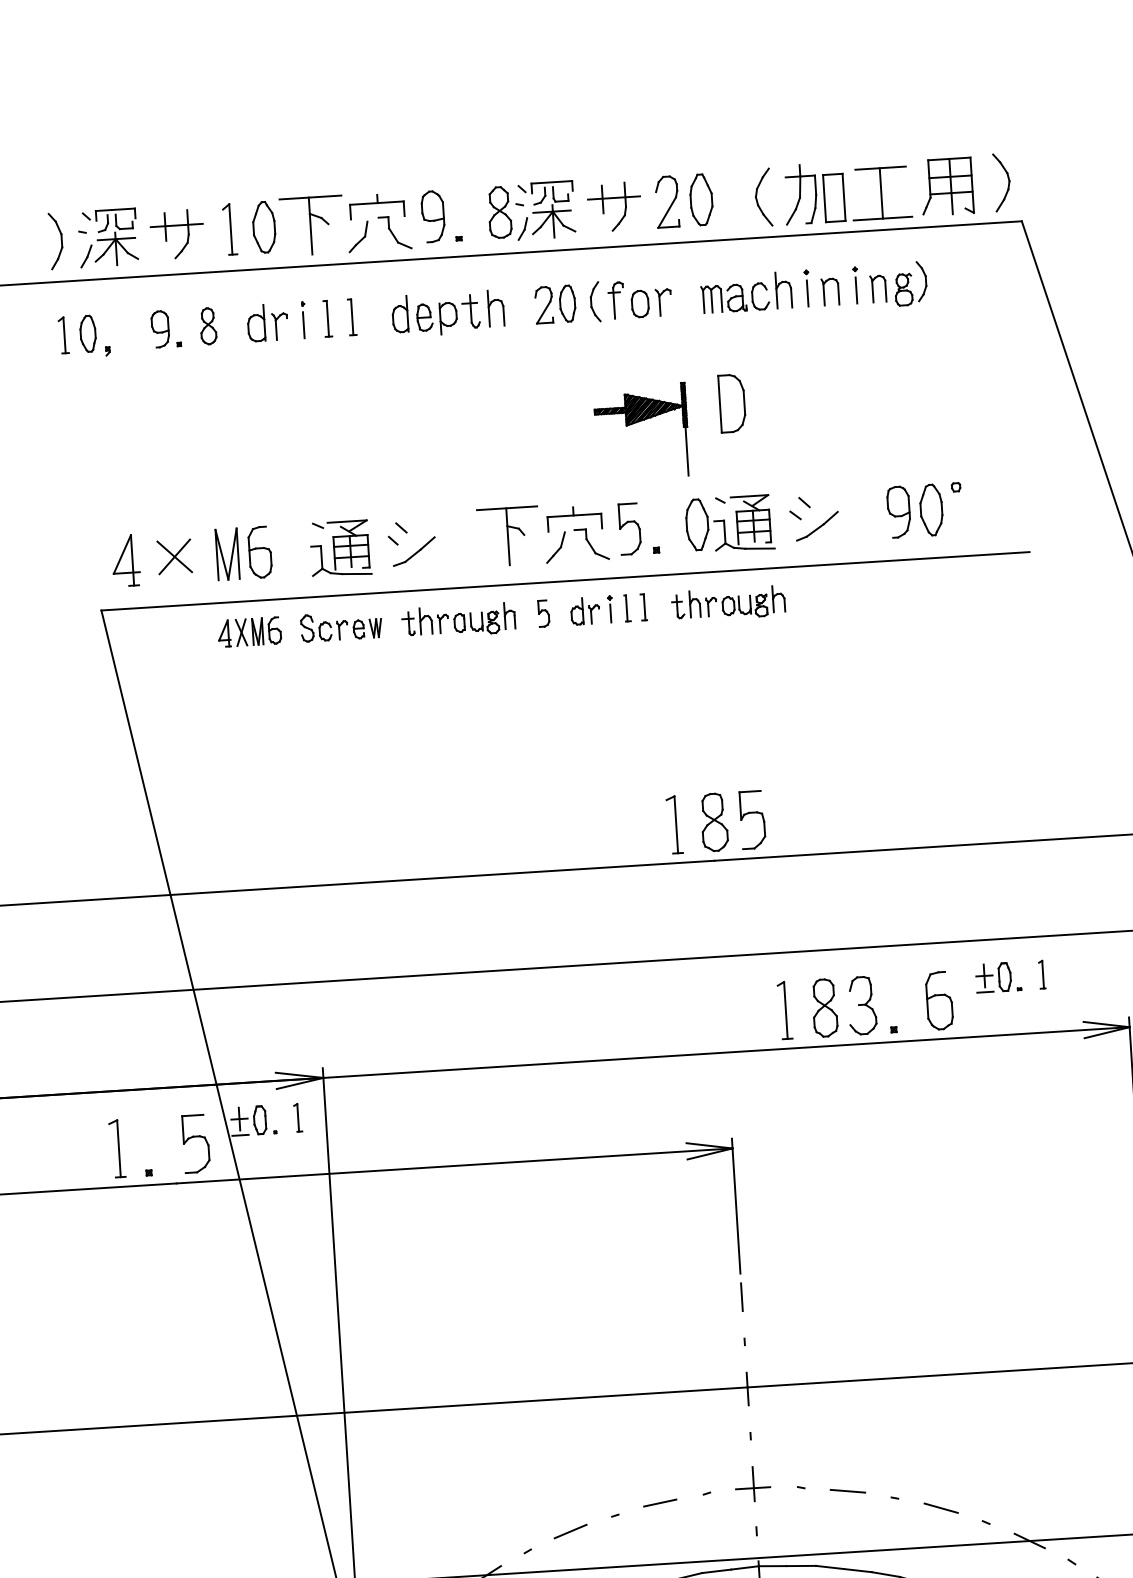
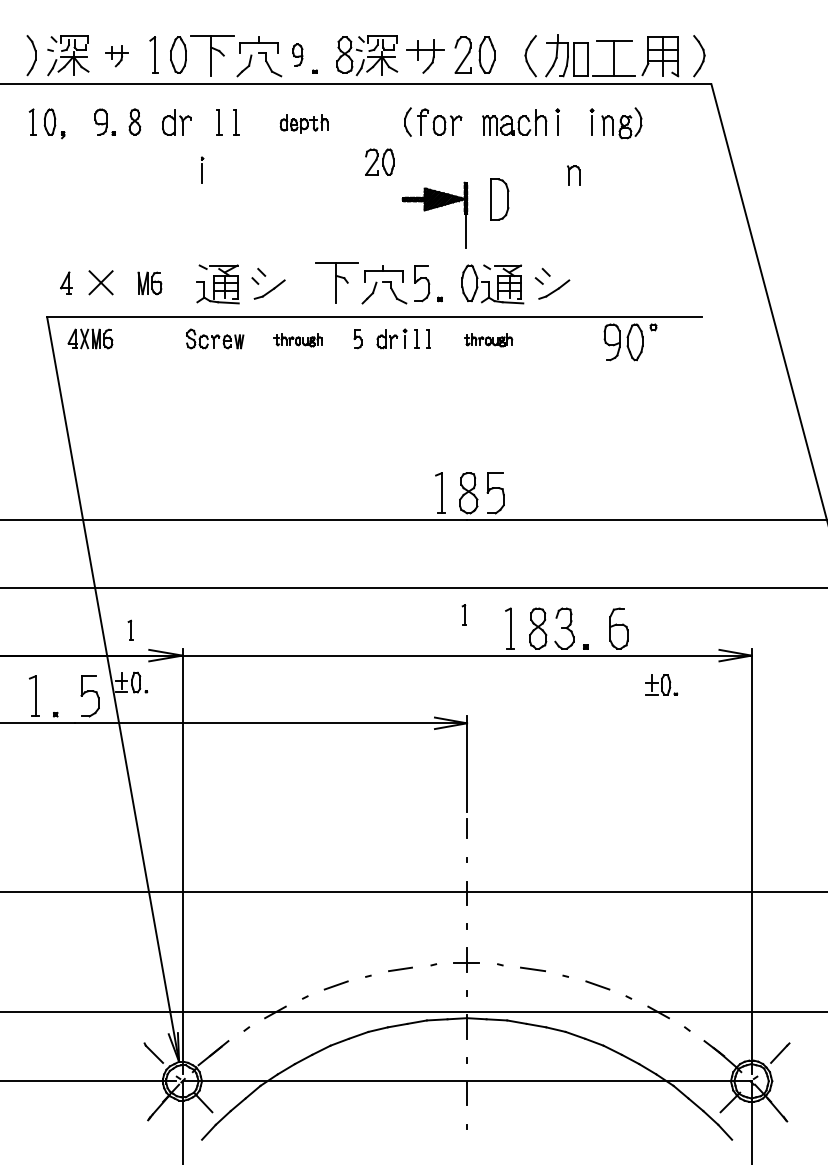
part: (432, 216) -> (297, 54), size x0.6
part: (177, 234) -> (117, 56), size x0.6
part: (830, 291) -> (573, 175), moved
part: (554, 303) -> (379, 161), moved
part: (448, 313) -> (304, 123), size x0.6
part: (304, 319) -> (202, 169), moved
part: (924, 510) -> (630, 342), moved
part: (243, 553) -> (149, 283), size x0.6
part: (125, 559) -> (66, 282), size x0.6
part: (728, 604) -> (488, 340), size x0.6
part: (458, 621) -> (297, 340), size x0.6
part: (249, 631) -> (90, 338), moved
part: (1040, 974) -> (463, 614), moved
part: (998, 976) -> (661, 684), moved
part: (297, 1116) -> (130, 629), moved

